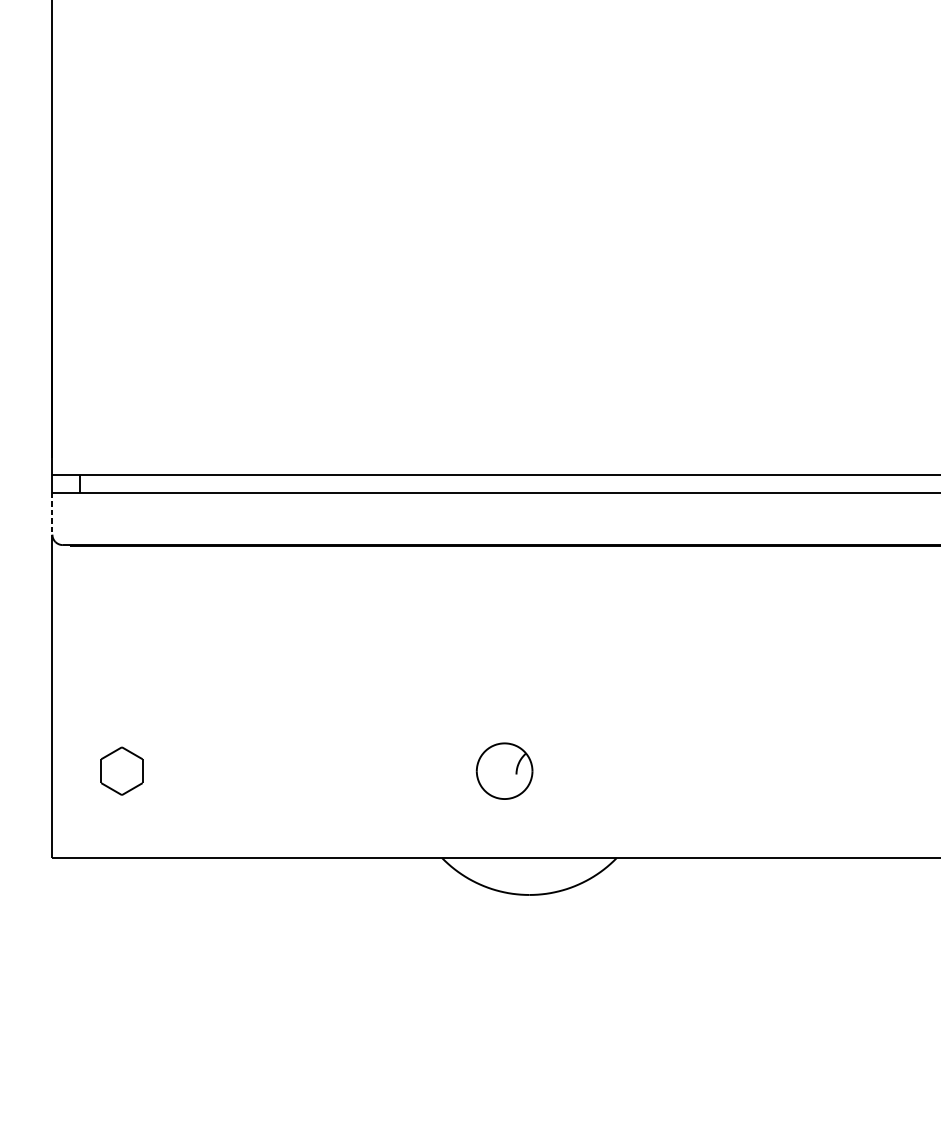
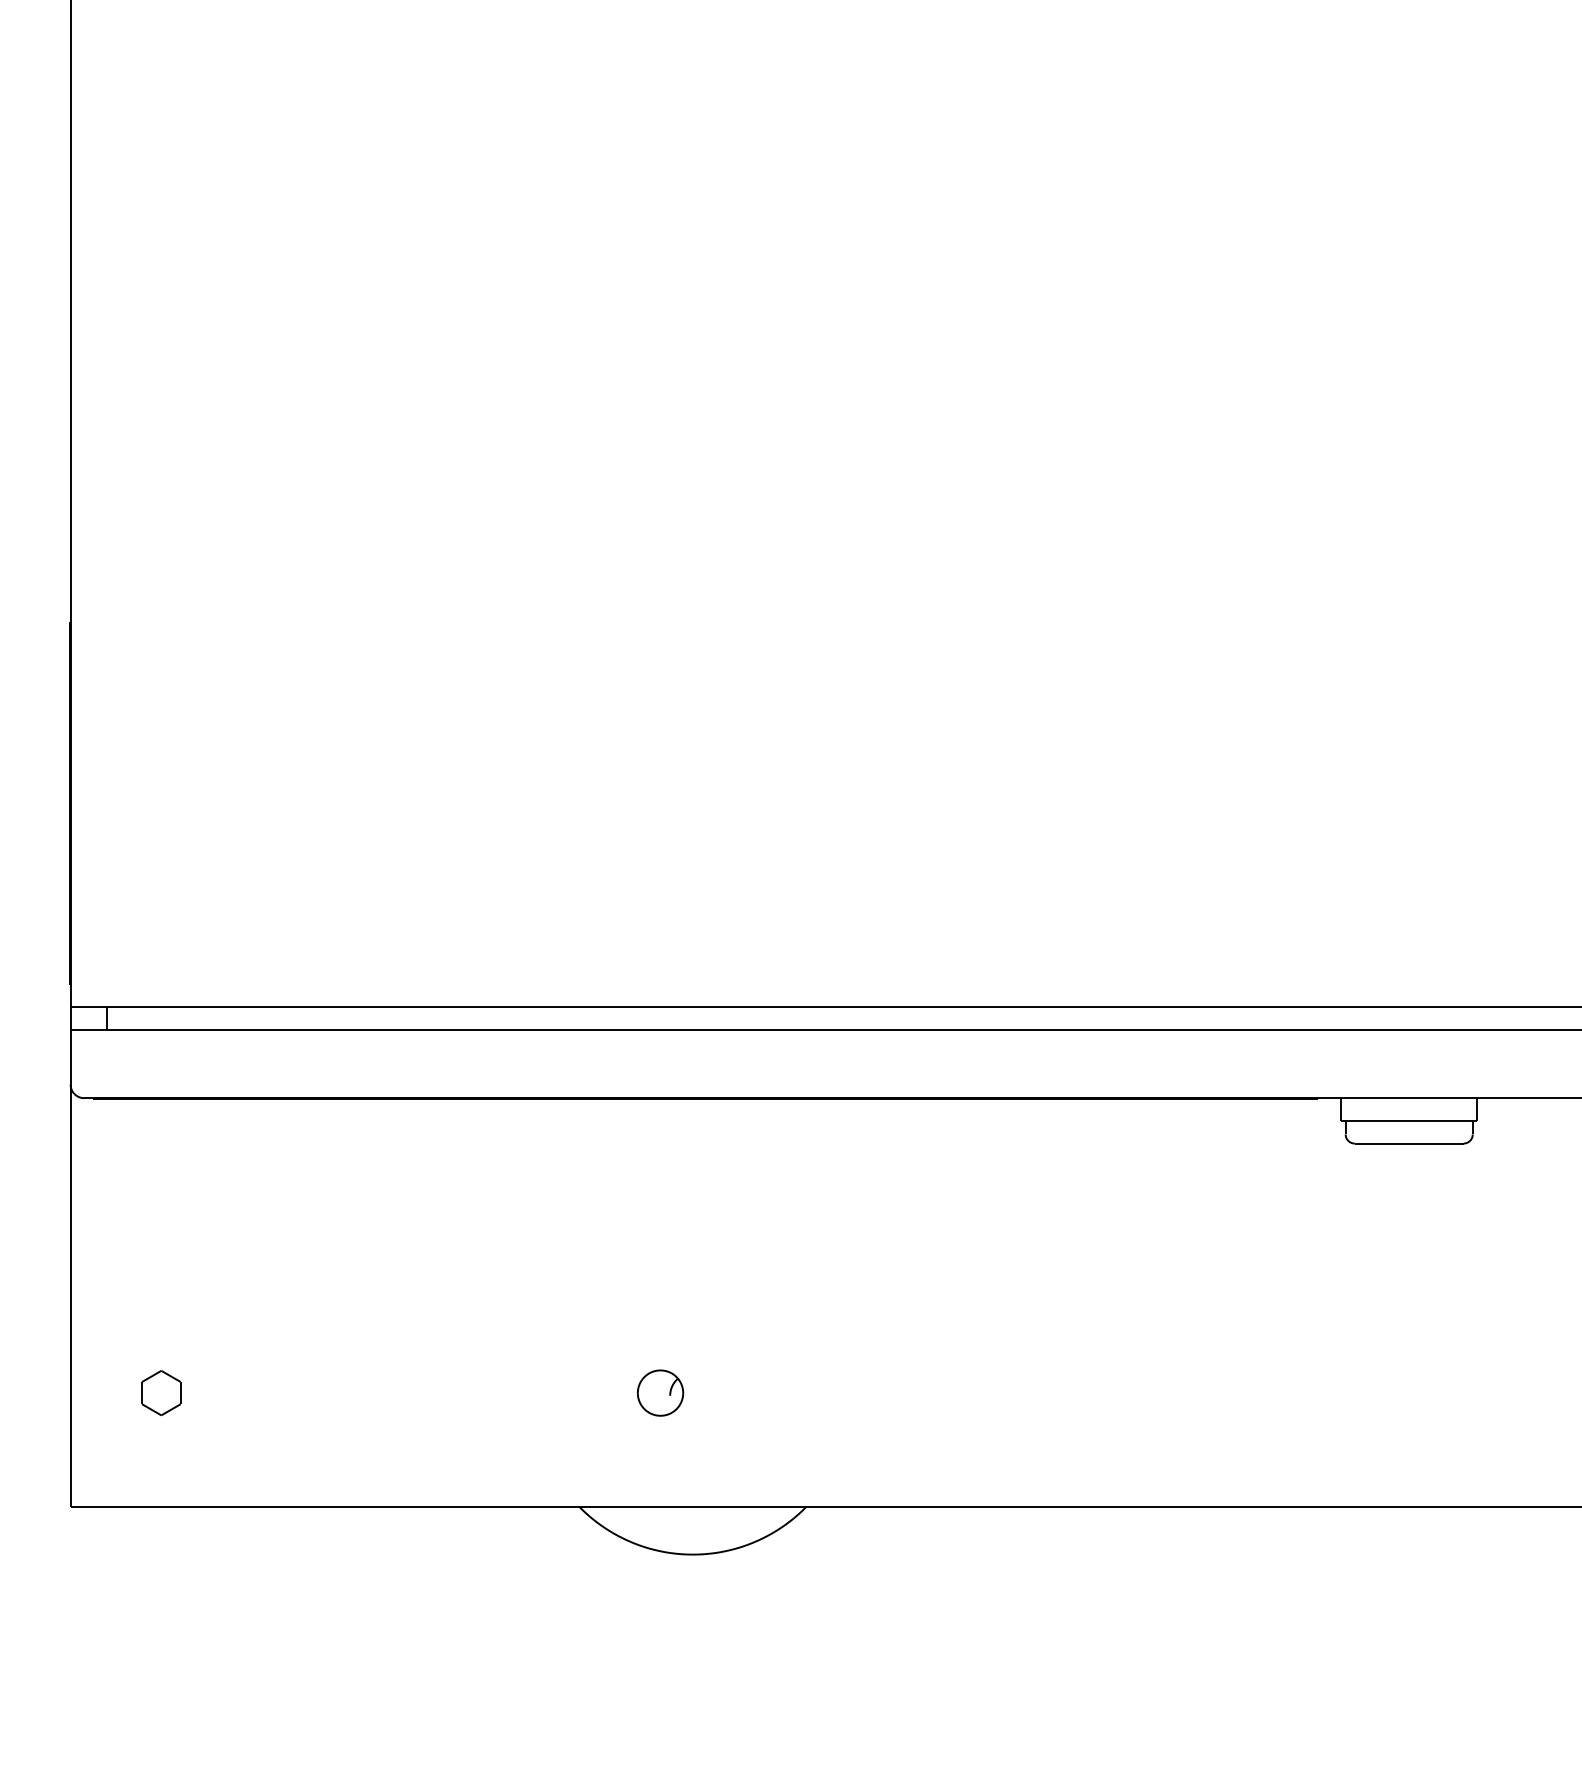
line: (52, 513) -> (70, 1057), dashed -> solid
part: (122, 770) -> (161, 1392), size x0.71
part: (504, 770) -> (660, 1392), size x0.62

